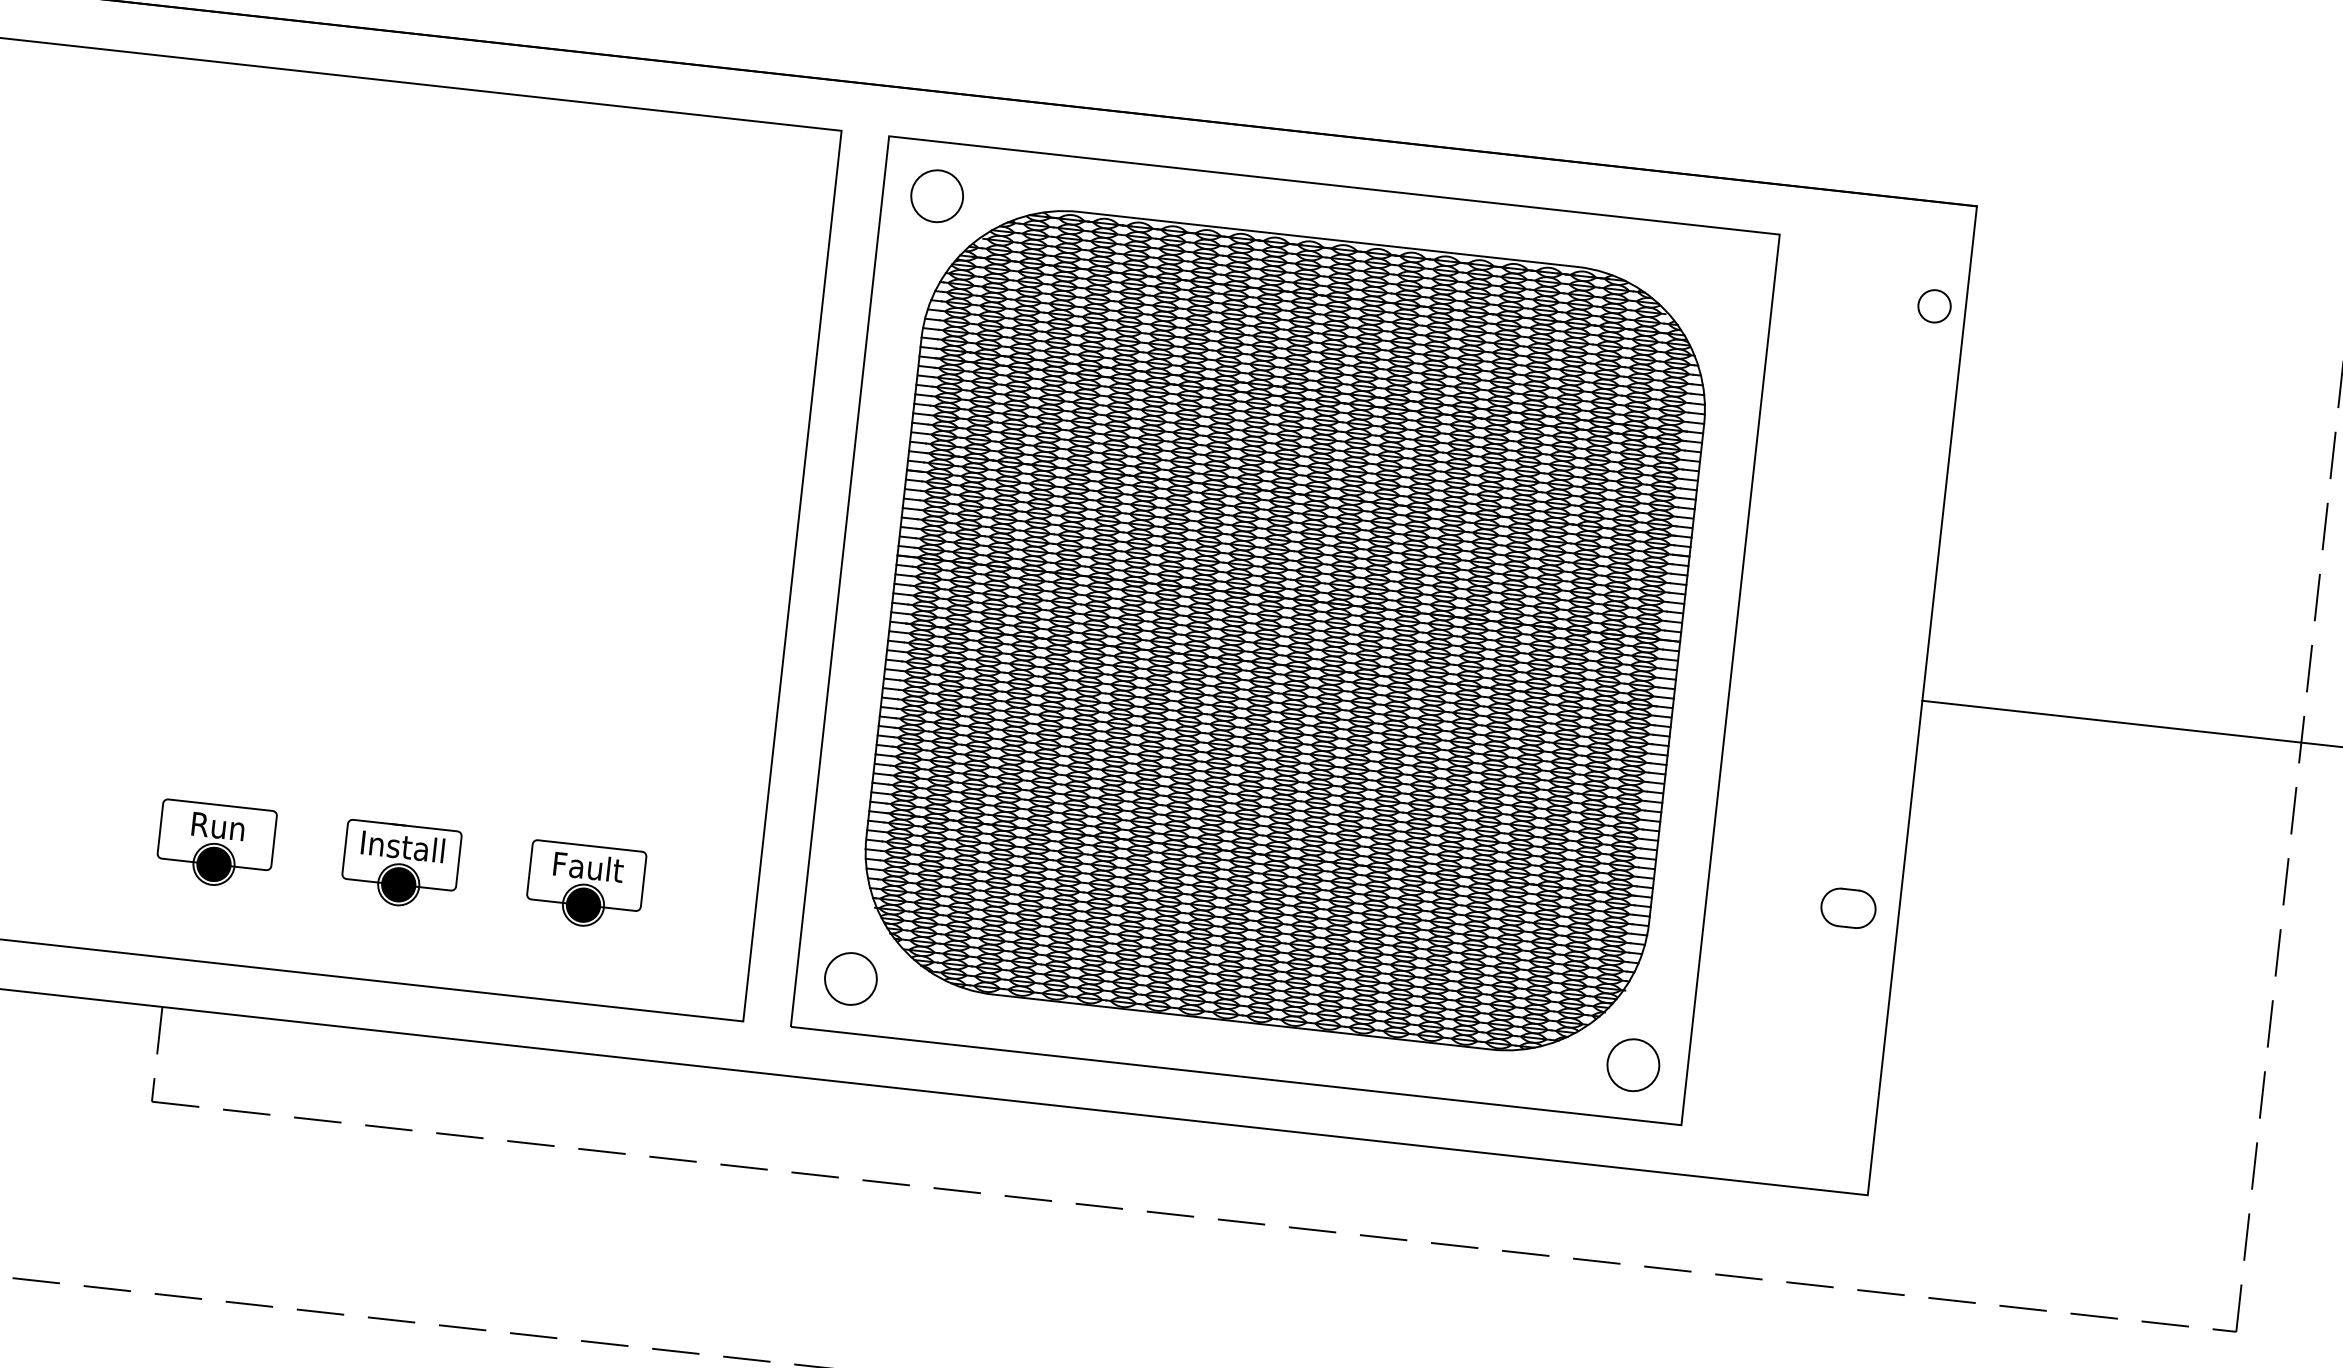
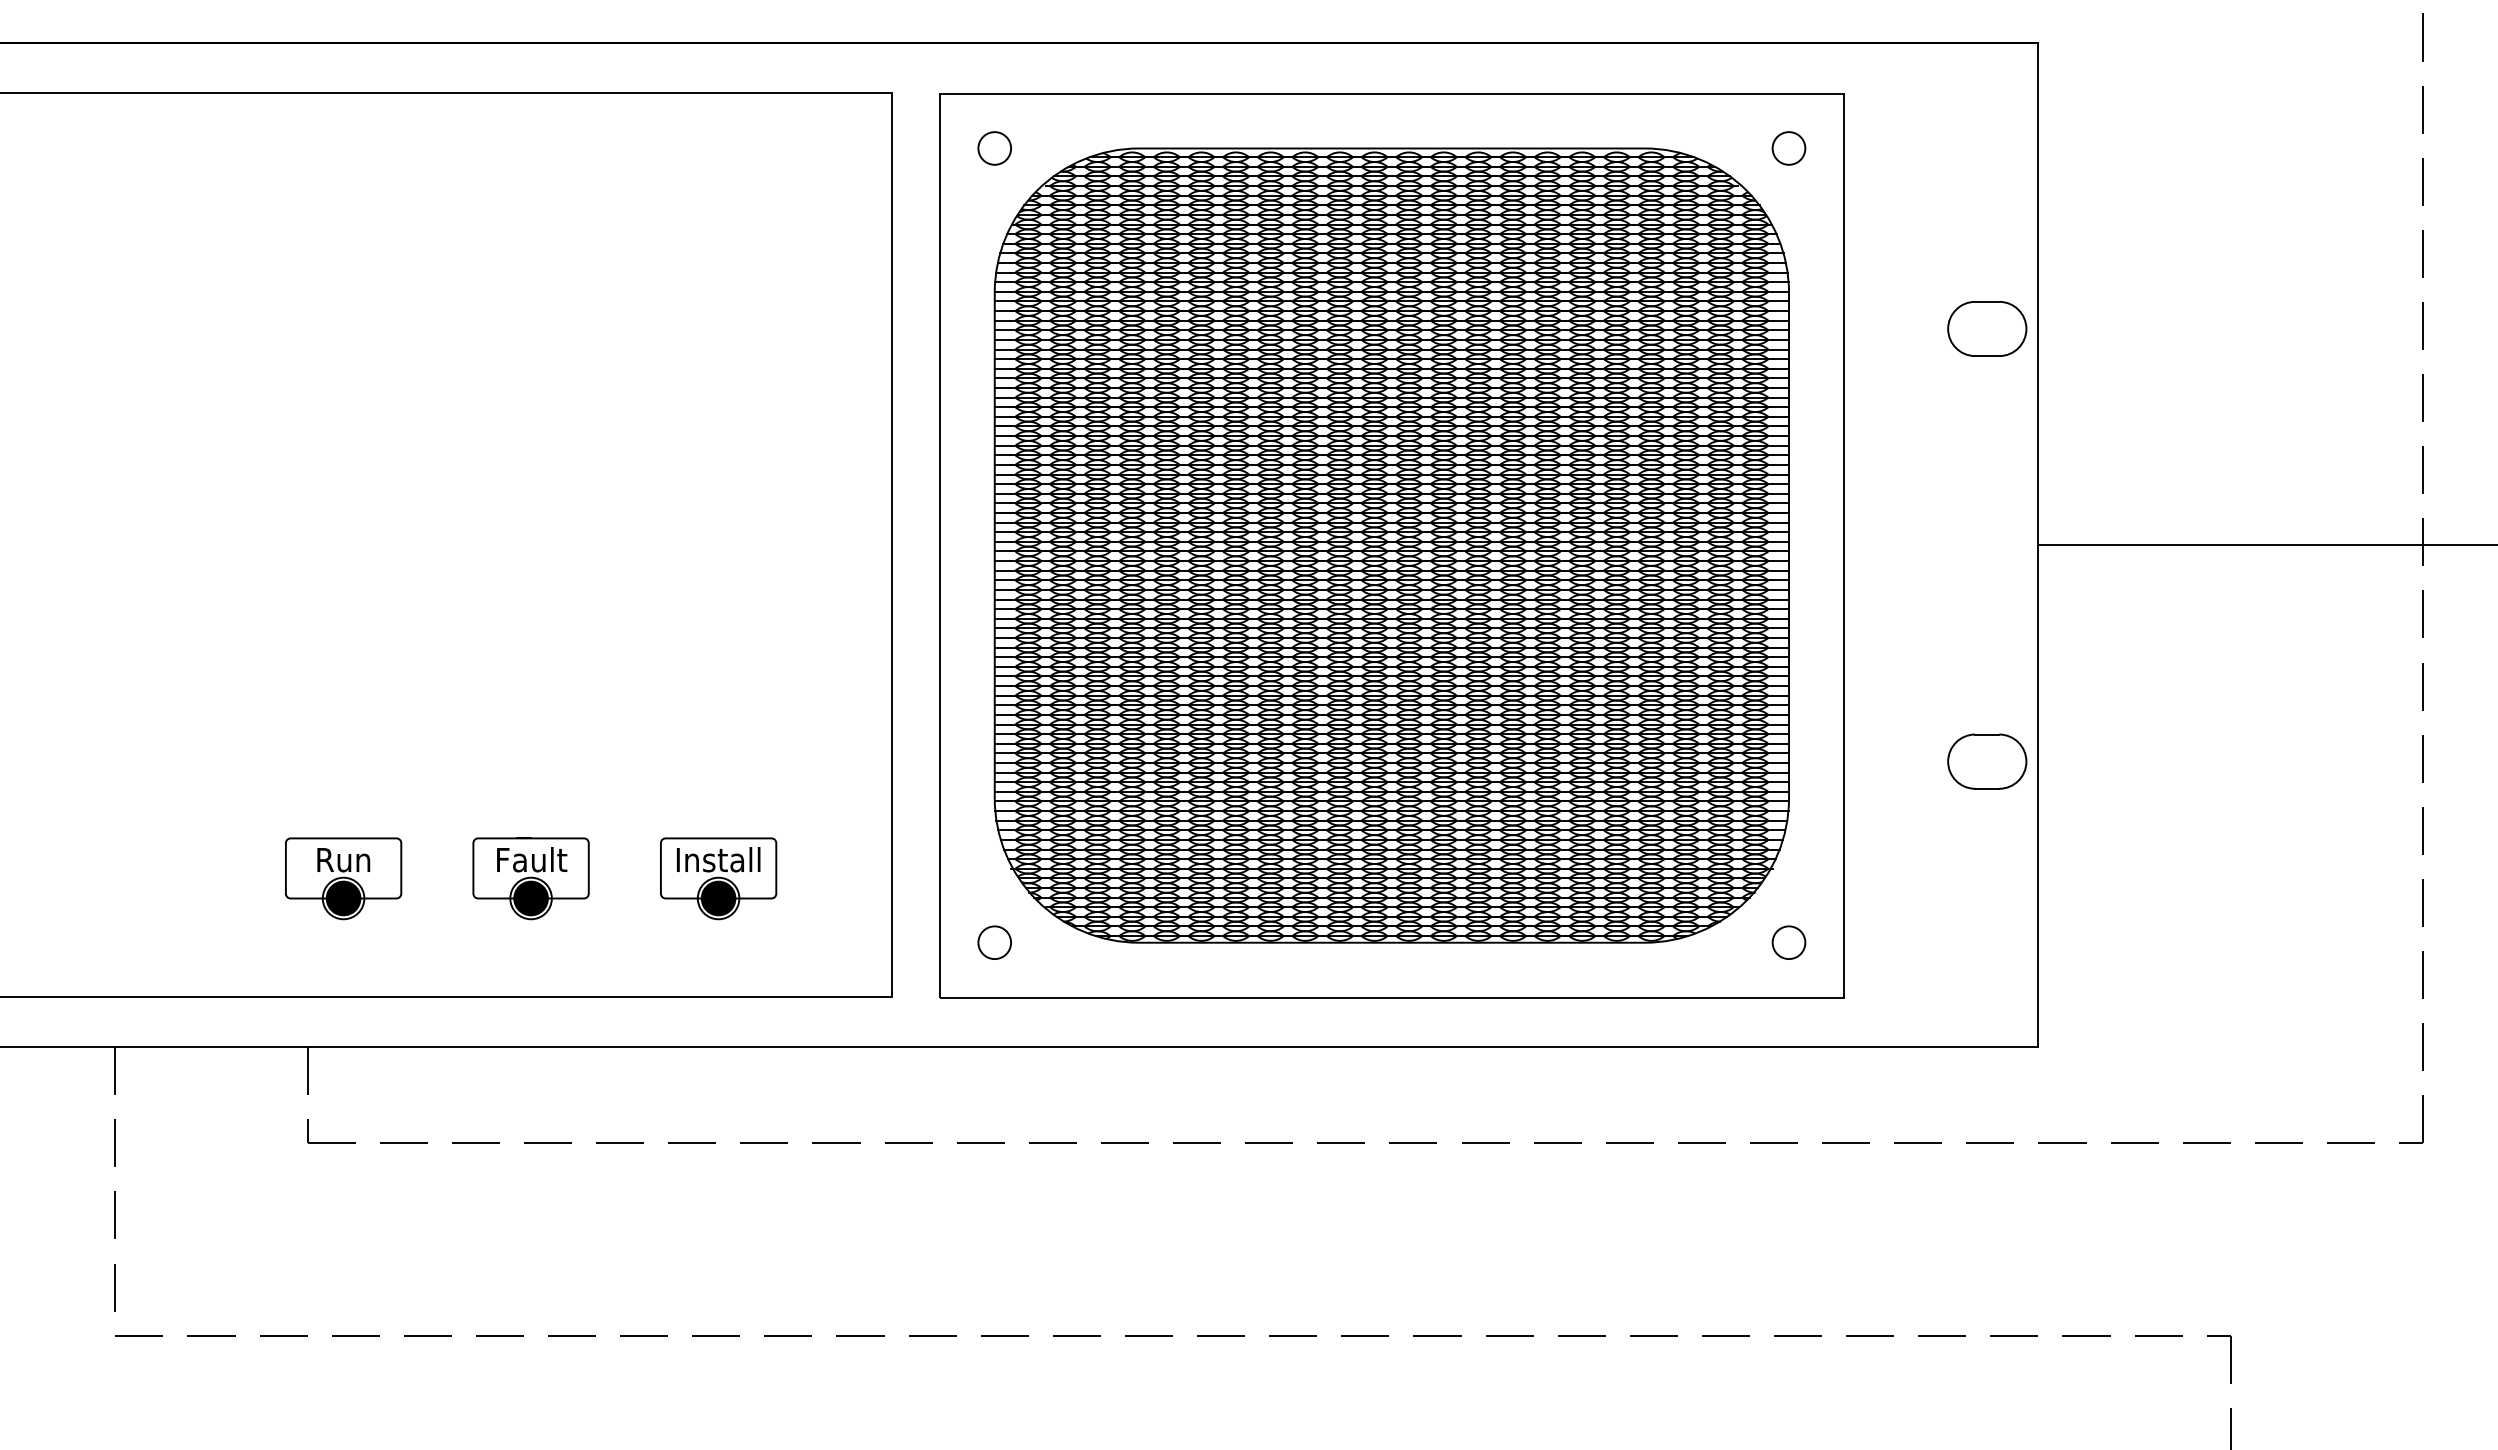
circle: (936, 196) -> (994, 148), size x0.62
circle: (1934, 306) -> (1788, 148), moved
part: (1895, 481) -> (1987, 328), added
text: (402, 846) -> (530, 859), Install -> Fault
text: (587, 866) -> (718, 859), Fault -> Install
part: (1848, 908) -> (1987, 761), size x1.43
circle: (850, 978) -> (994, 942), size x0.62
circle: (1632, 1064) -> (1788, 942), size x0.62

